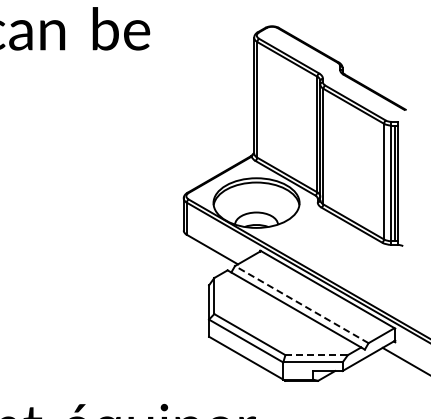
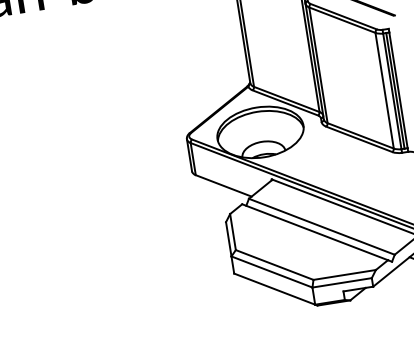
line: (301, 304) -> (321, 226), dashed -> solid
line: (317, 355) -> (345, 275), dashed -> solid

